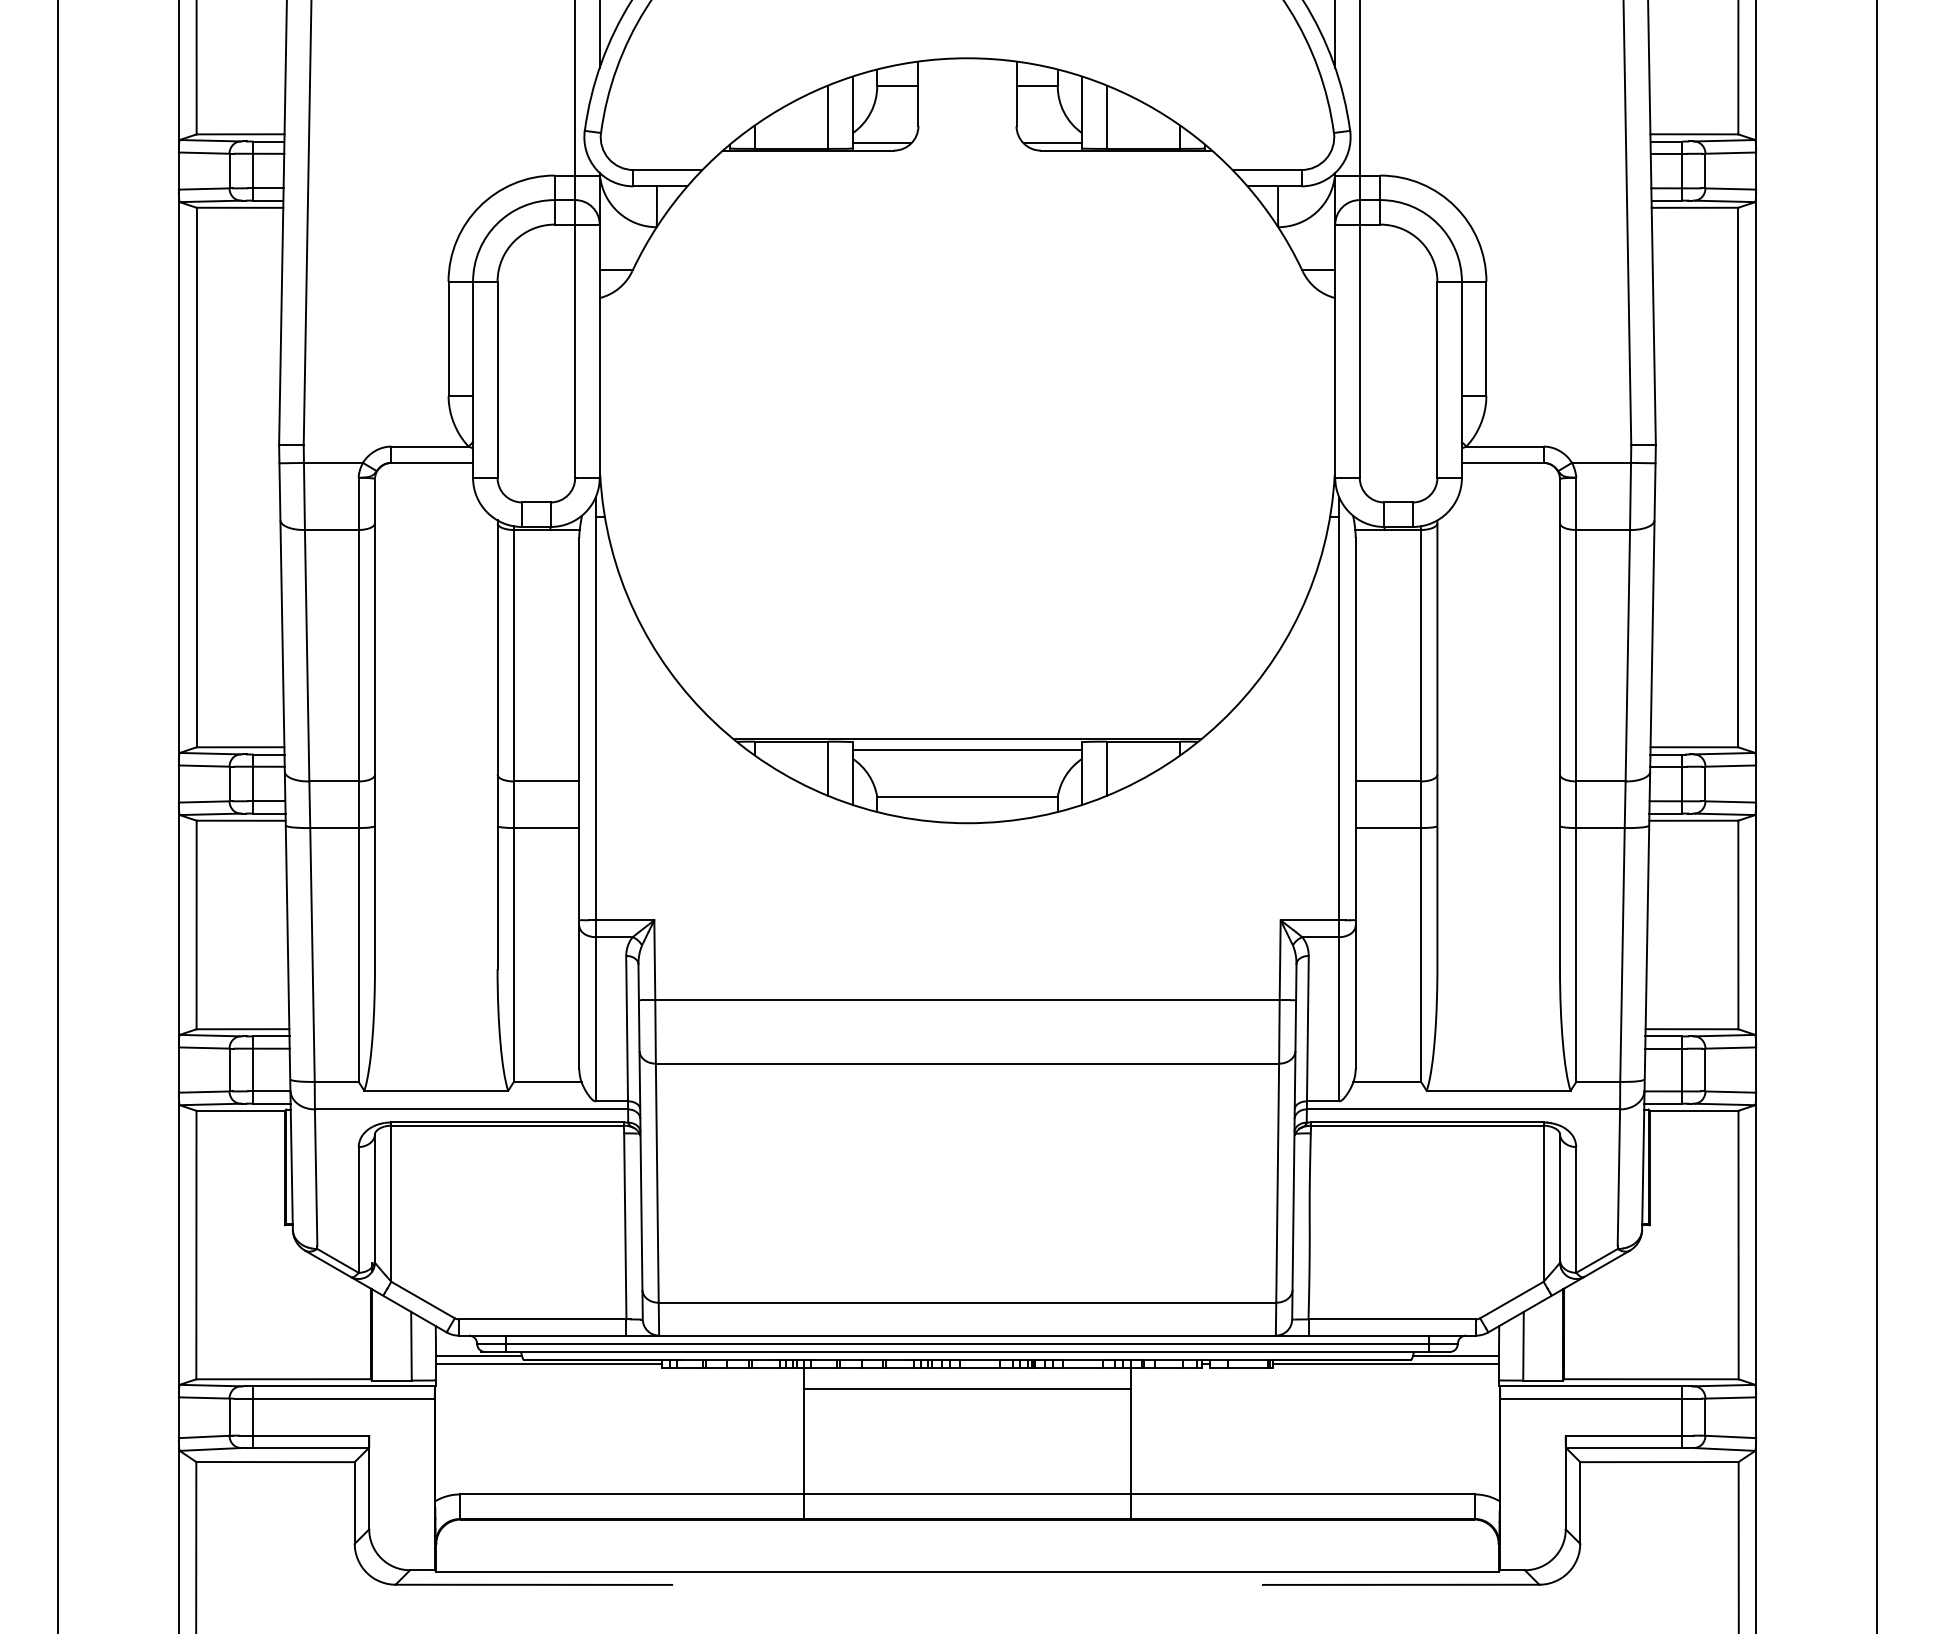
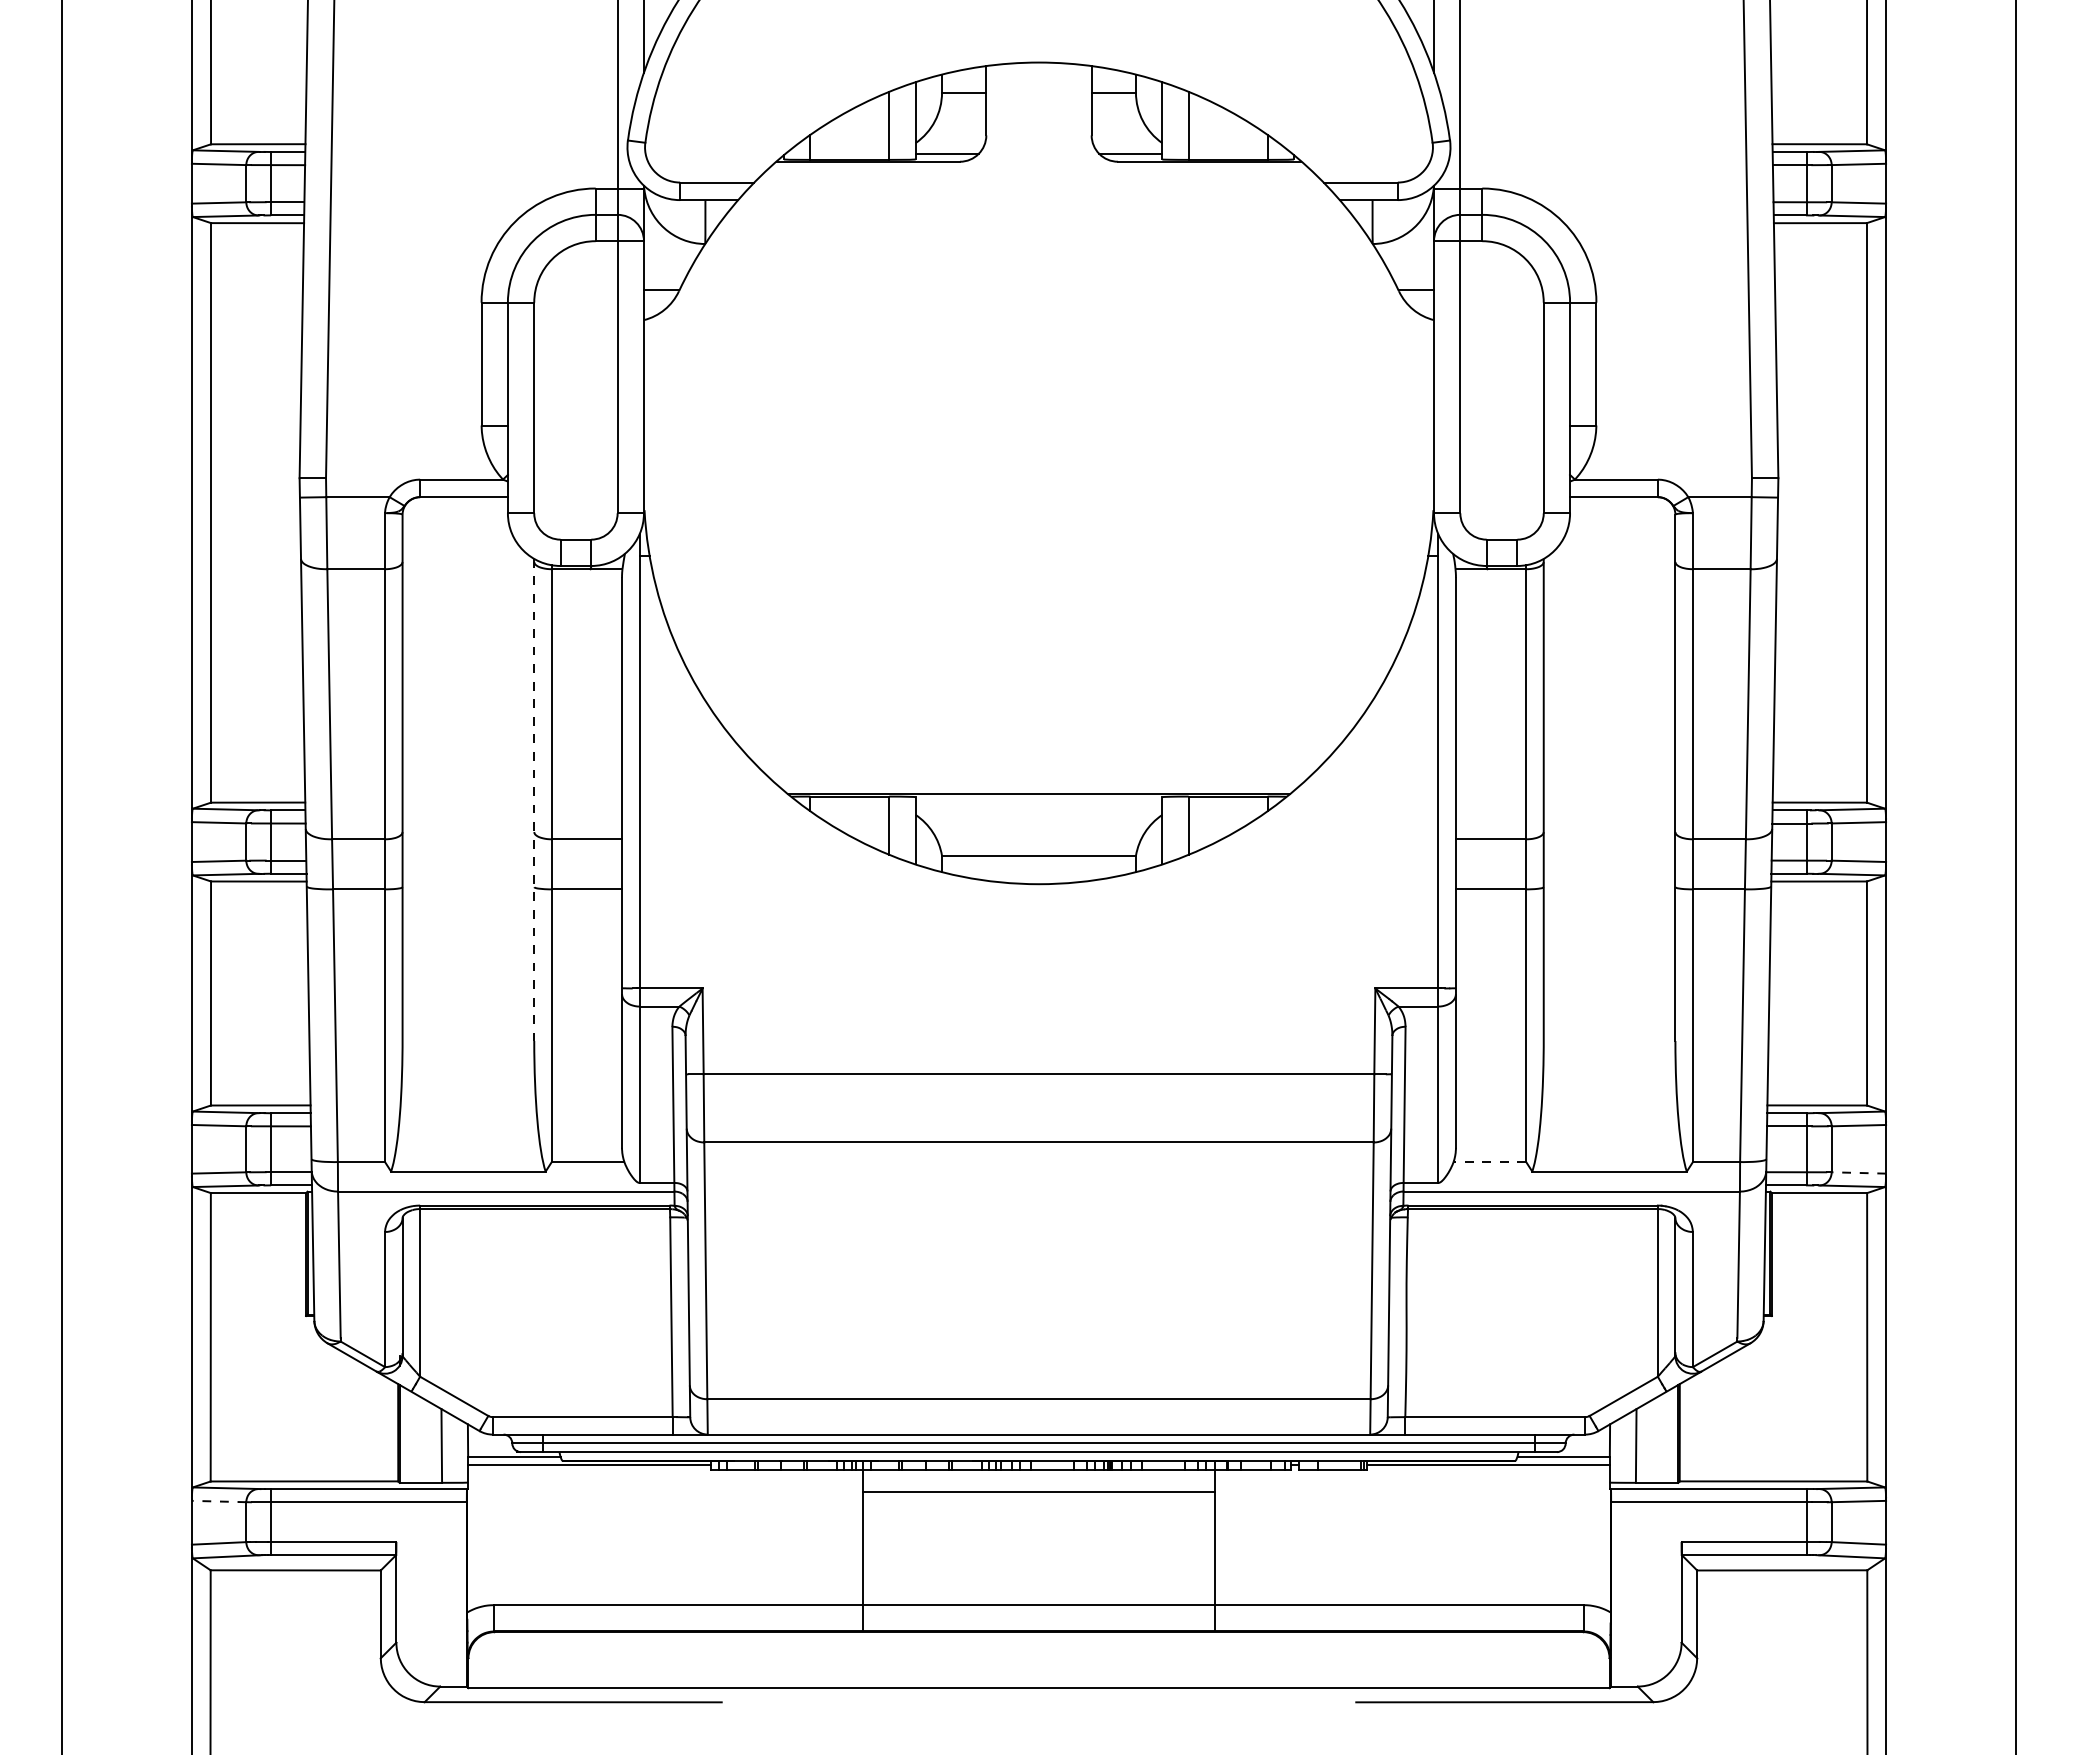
line: (497, 745) -> (534, 800), solid -> dashed
line: (967, 749) -> (1038, 805), removed
line: (1386, 1082) -> (1489, 1162), solid -> dashed
line: (1730, 1091) -> (1858, 1172), solid -> dashed
line: (203, 1397) -> (218, 1501), solid -> dashed

